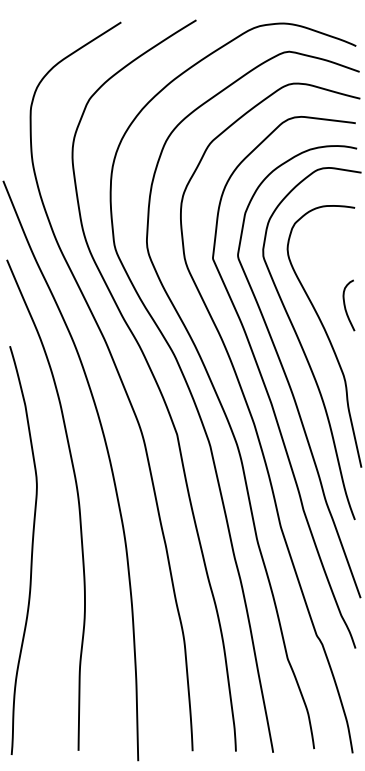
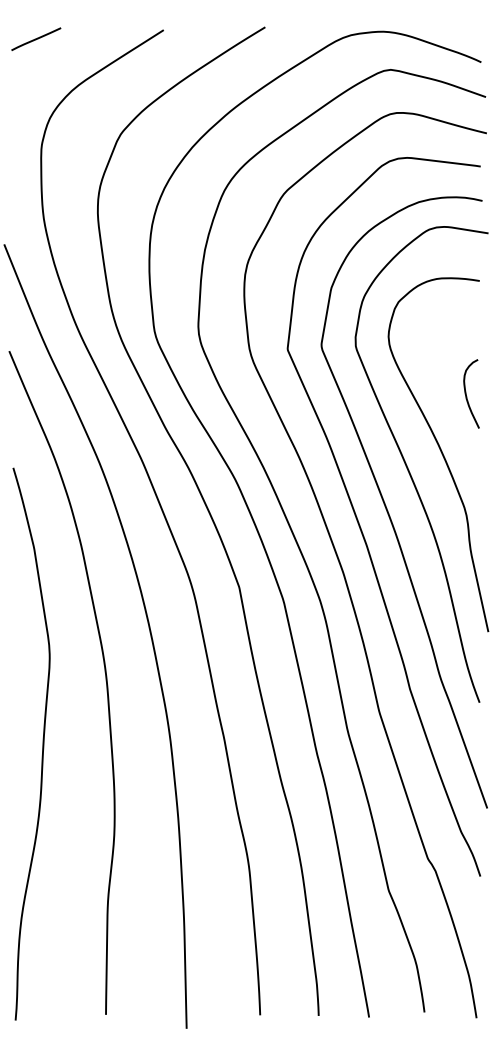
line: (27, 28) -> (36, 38), added
curve: (345, 305) -> (466, 393), moved

